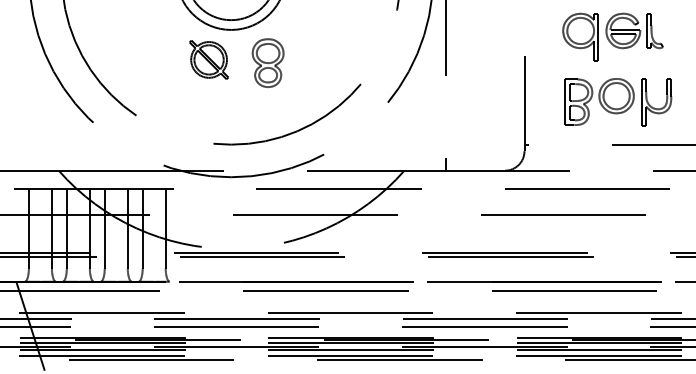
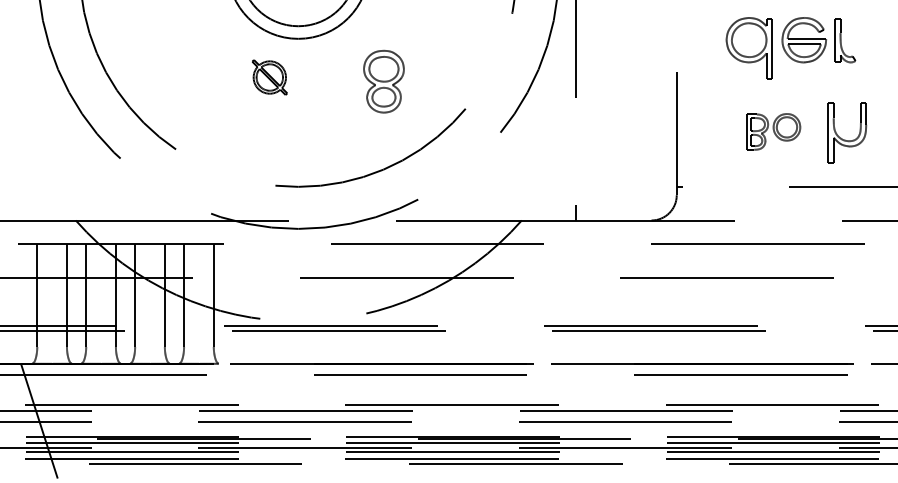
part: (208, 59) -> (269, 77), size x0.7
part: (267, 63) -> (383, 81), moved
part: (599, 101) -> (773, 131), size x0.6

